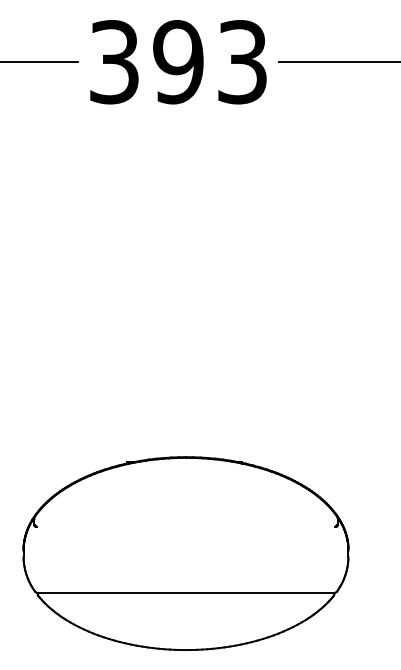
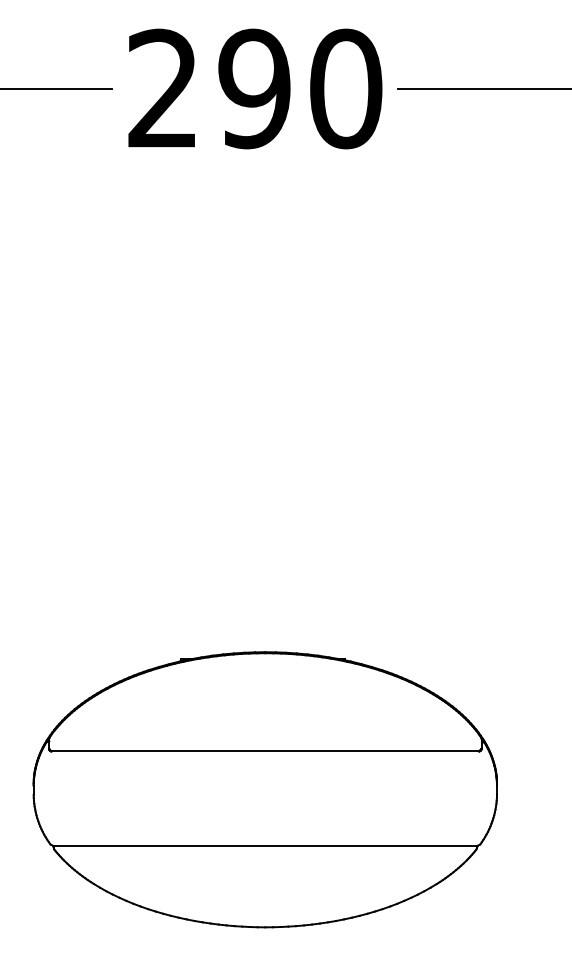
text: (179, 61) -> (255, 88), 393 -> 290
line: (186, 526) -> (265, 751), added

